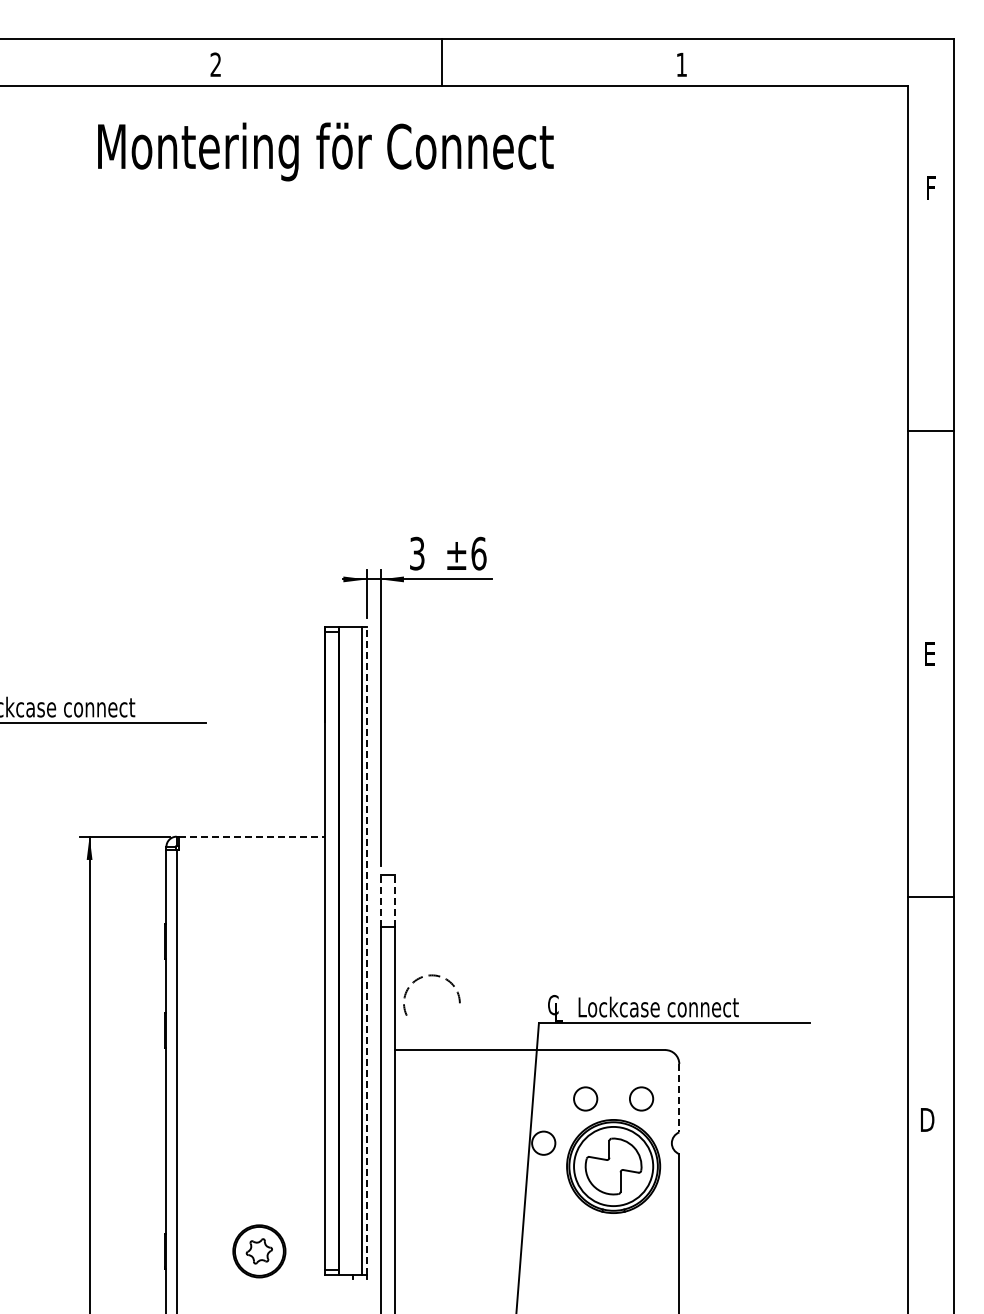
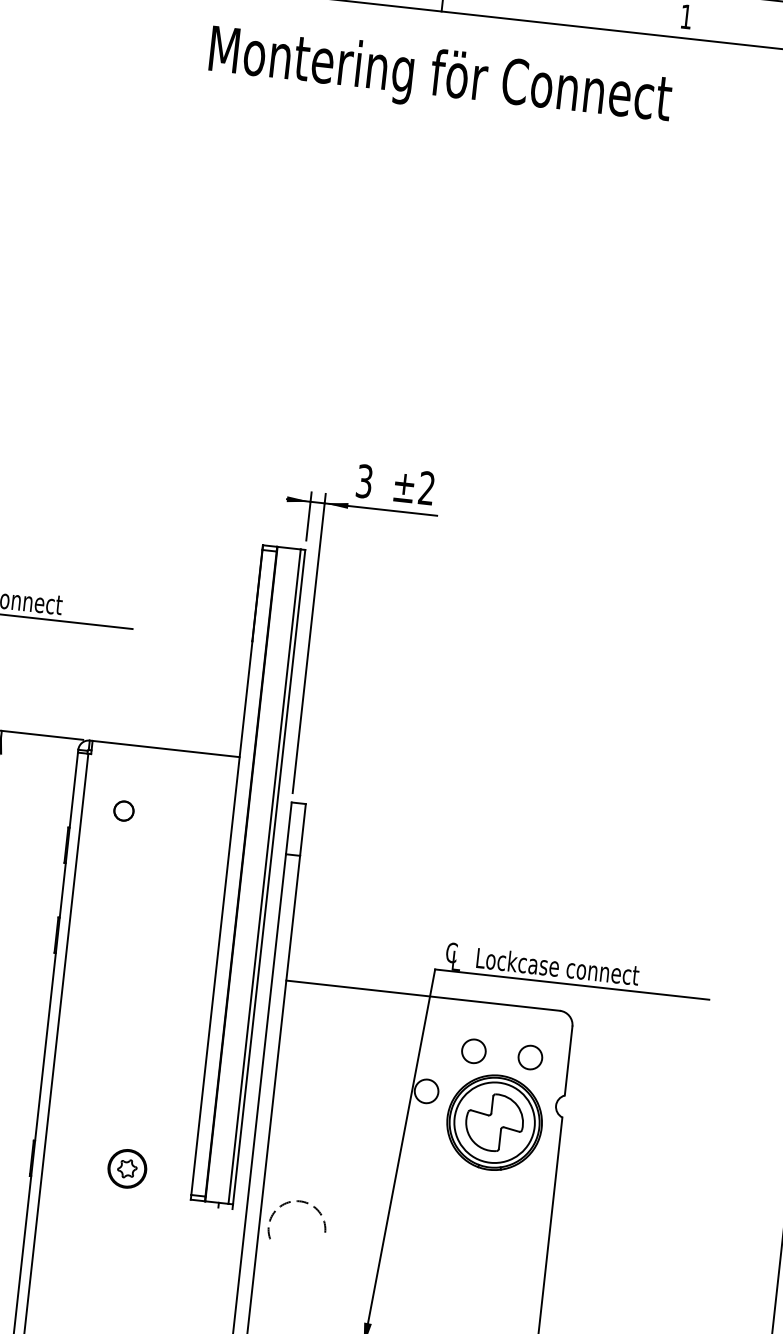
text: (325, 151) -> (439, 78), moved
text: (478, 553) -> (426, 488), ±6 -> ±2
line: (252, 836) -> (166, 748), dashed -> solid
circle: (217, 901) -> (123, 810), added
line: (380, 901) -> (288, 828), dashed -> solid
line: (394, 901) -> (302, 830), dashed -> solid
line: (366, 950) -> (268, 876), dashed -> solid
arc: (431, 976) -> (299, 1202), moved
line: (679, 1098) -> (568, 1061), dashed -> solid
part: (259, 1250) -> (127, 1168), size x0.71

